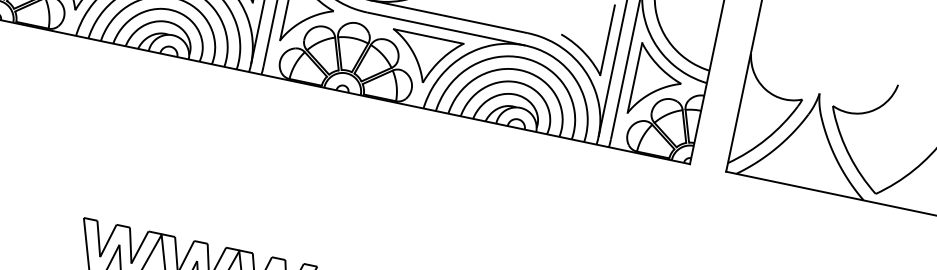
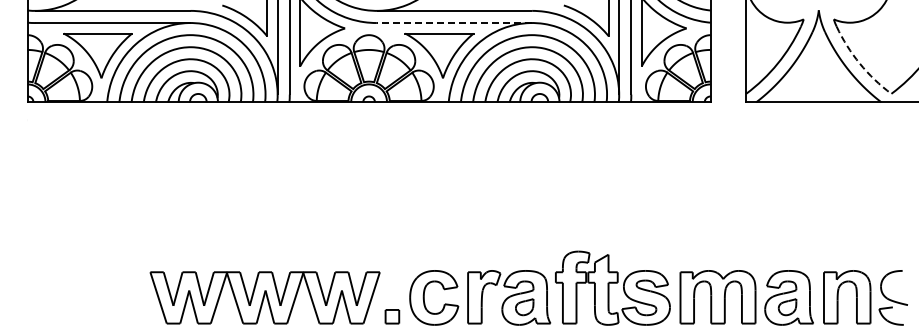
line: (446, 29) -> (454, 23), solid -> dashed
arc: (849, 156) -> (859, 63), solid -> dashed

